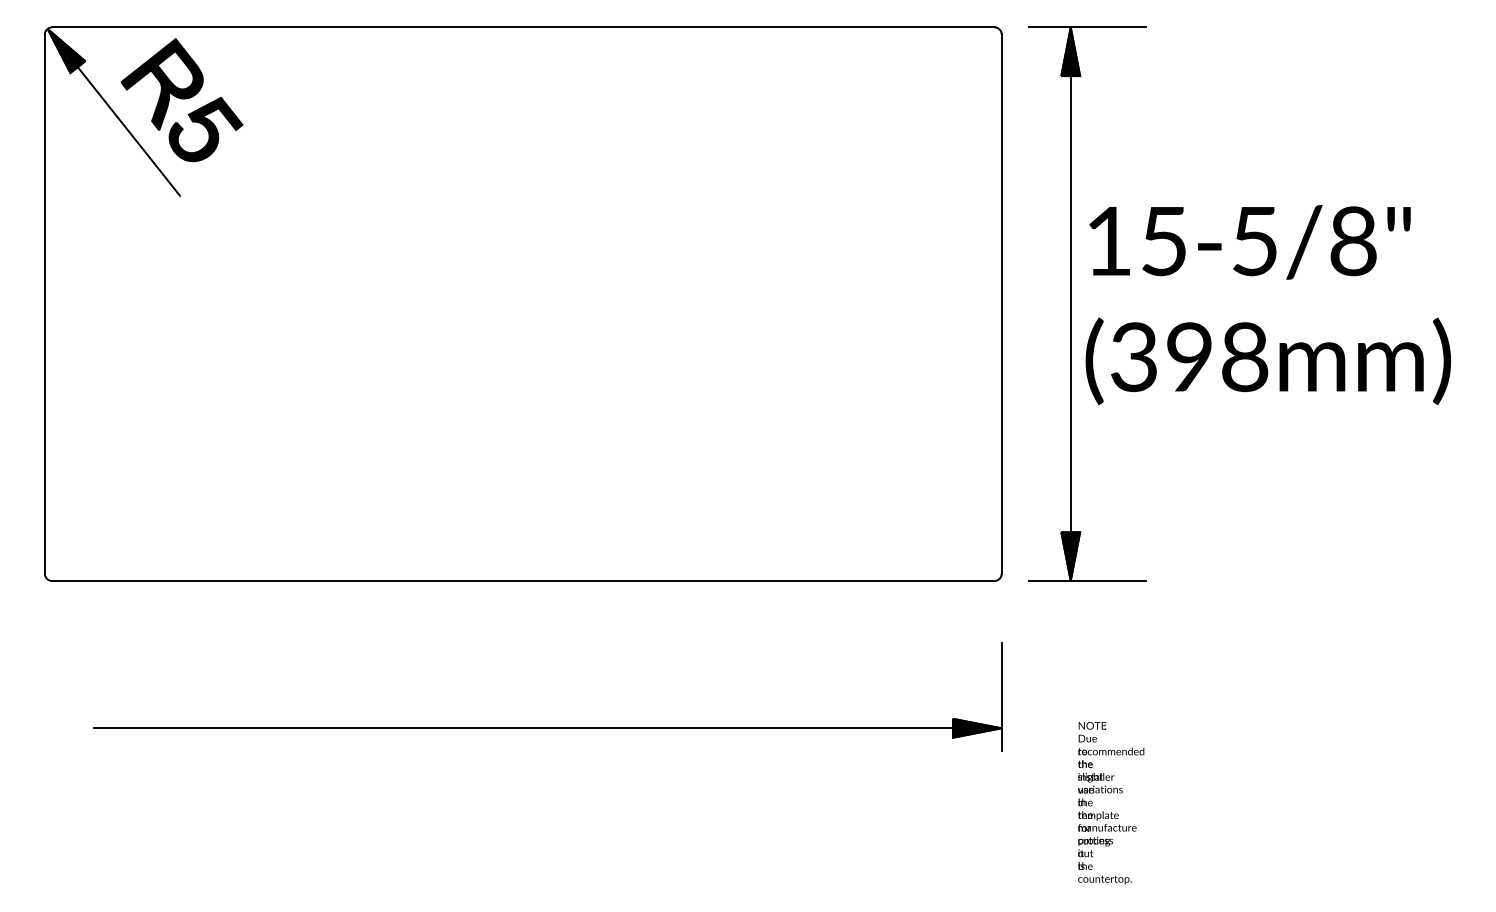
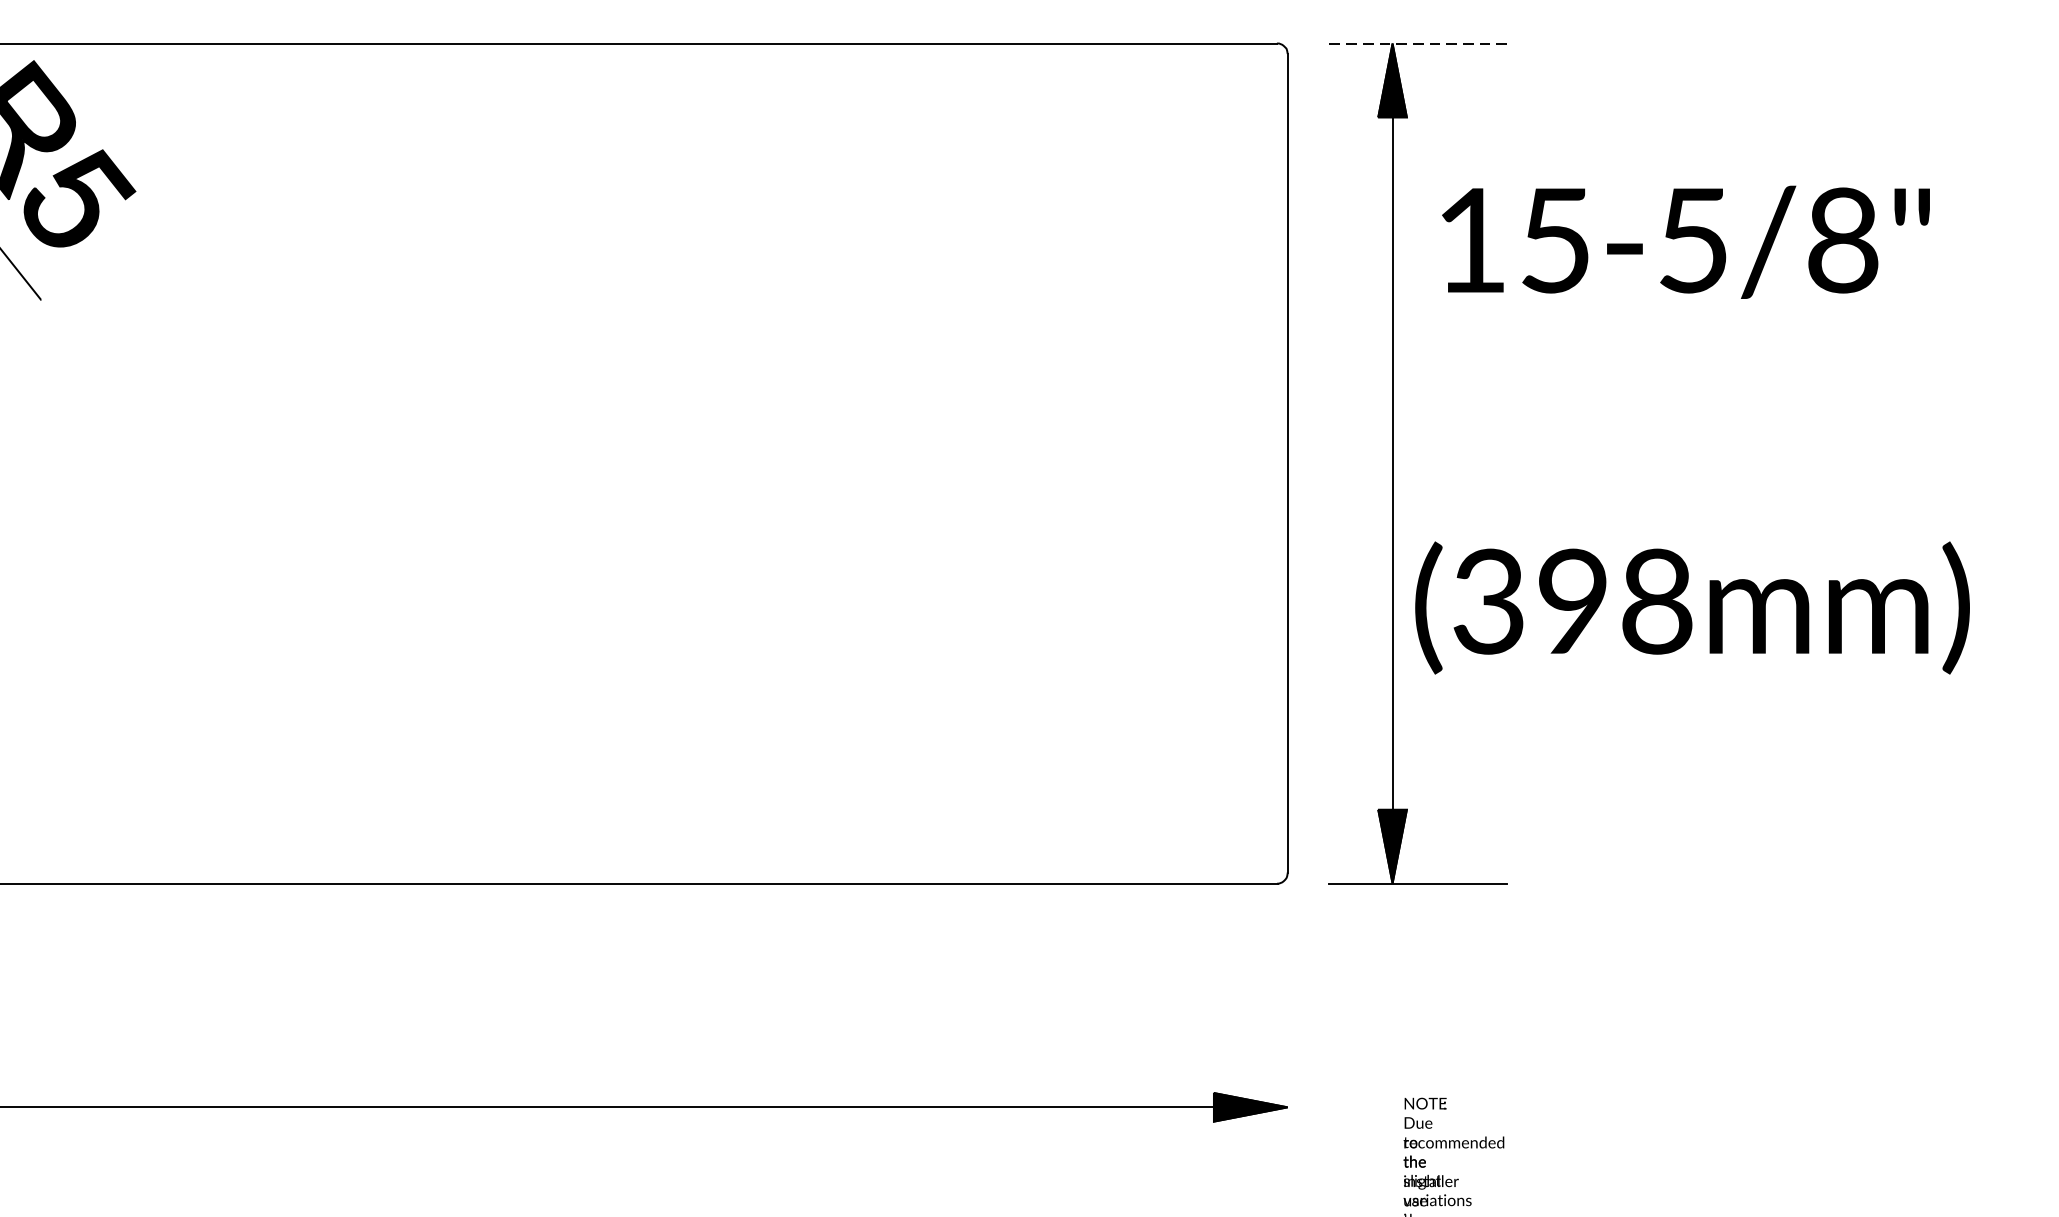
line: (1087, 27) -> (1418, 43), solid -> dashed
text: (1249, 242) -> (1685, 242), moved
text: (1267, 360) -> (1691, 606), moved
line: (1001, 697) -> (1287, 1060), removed

